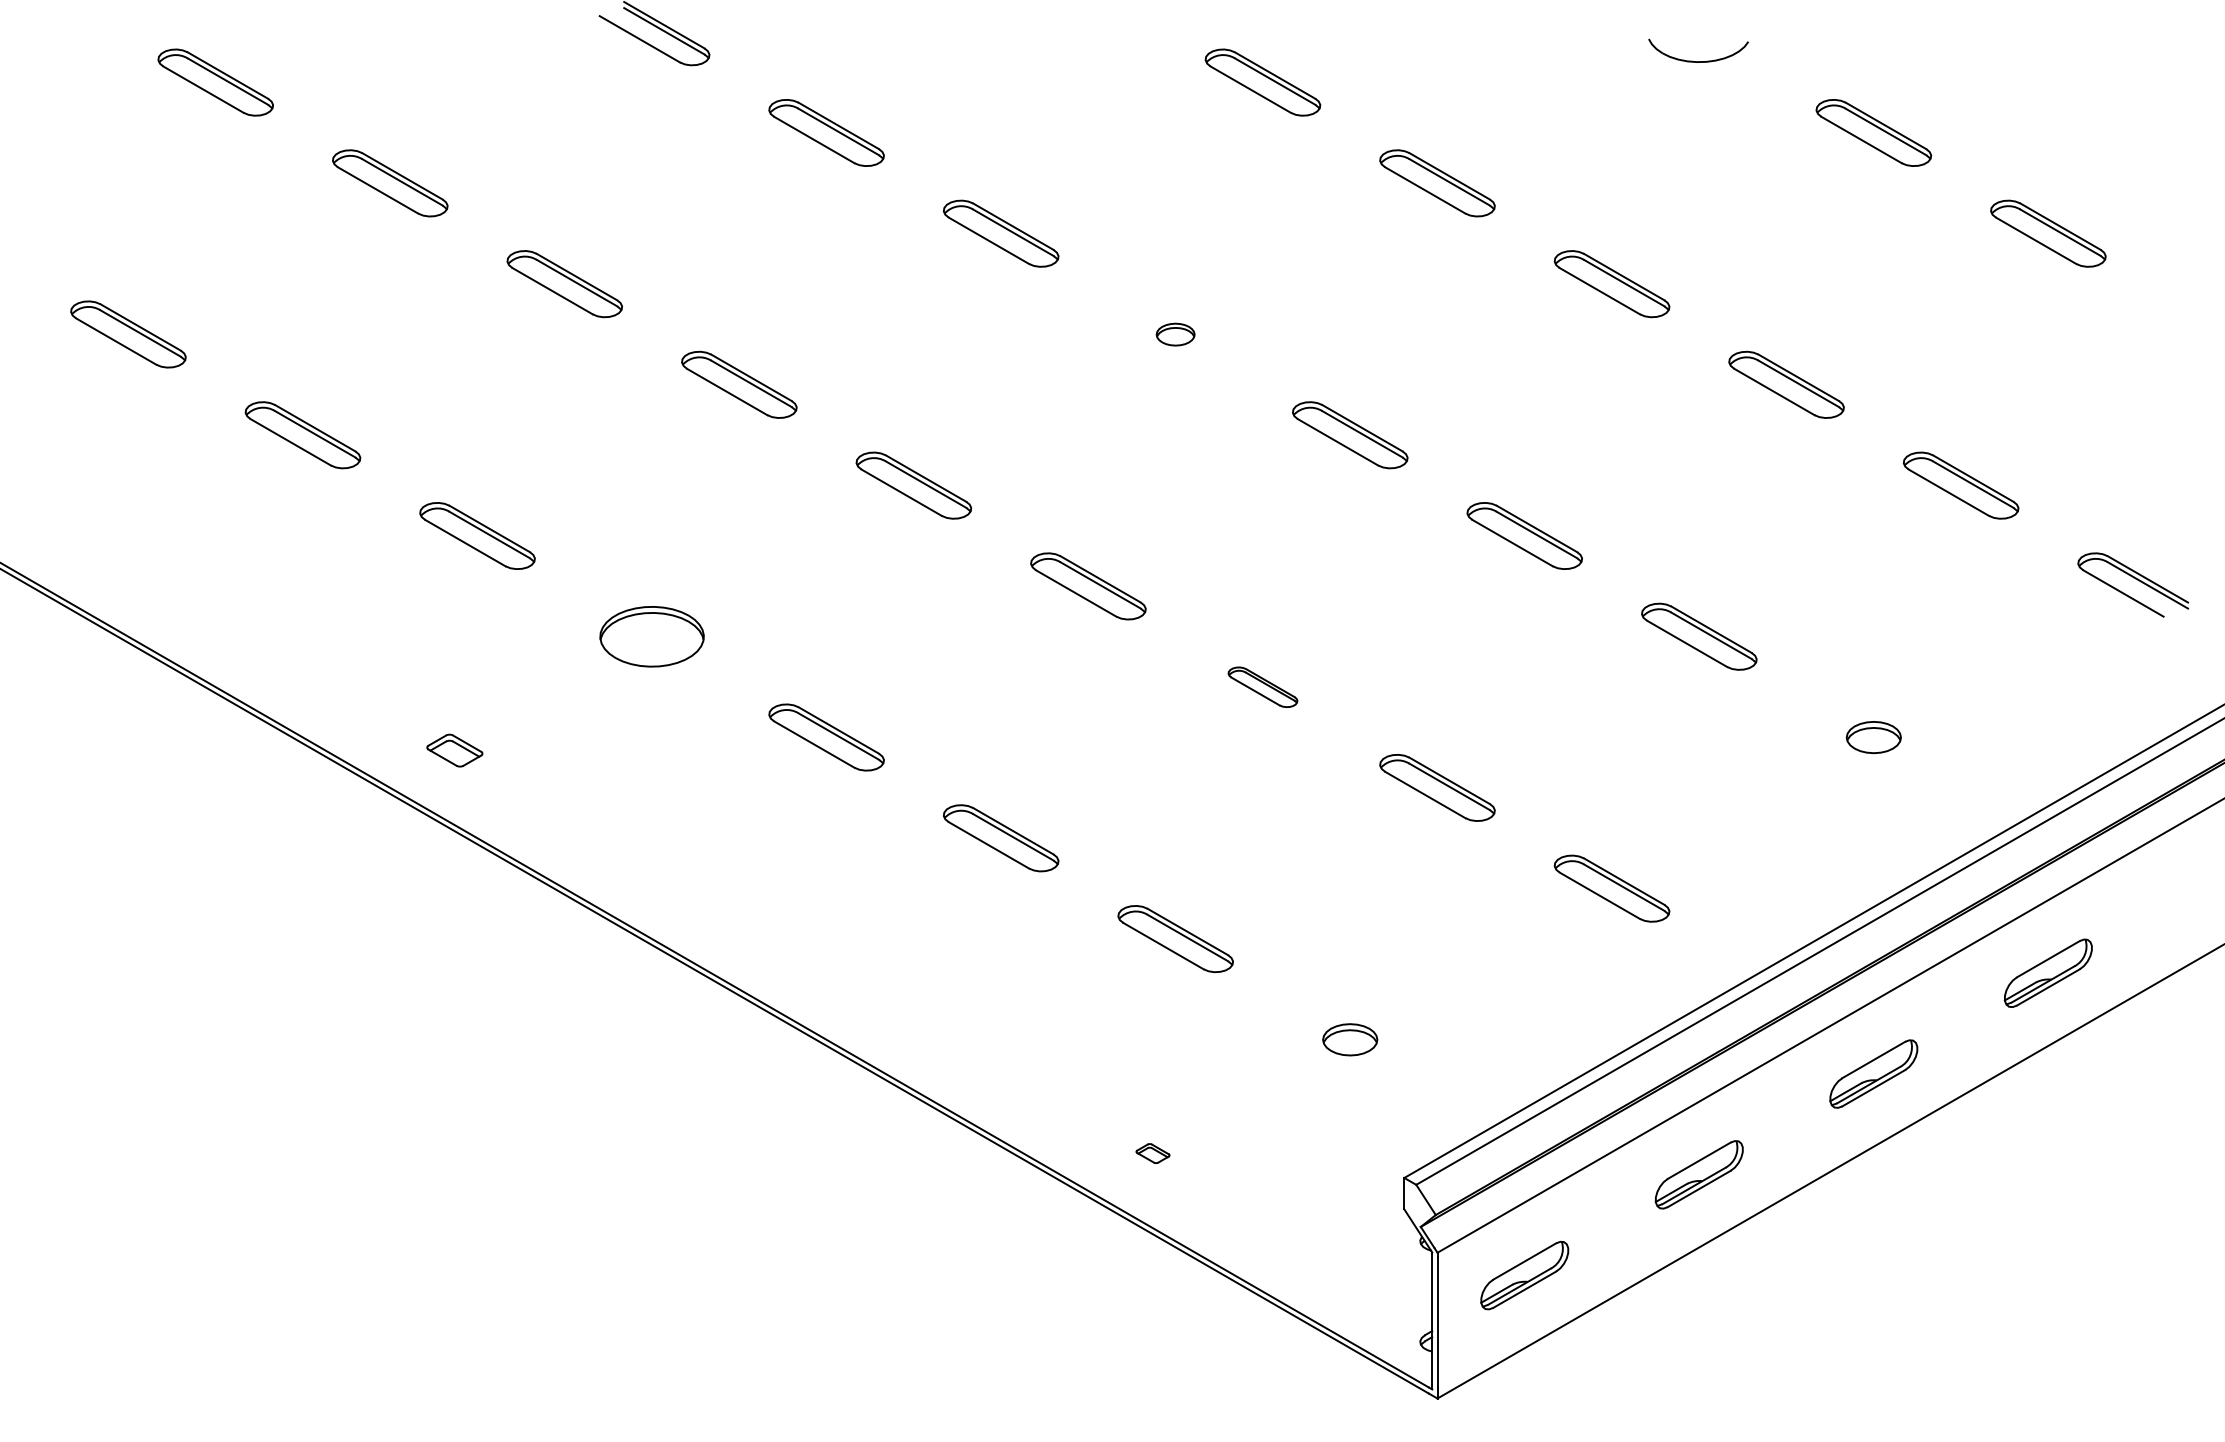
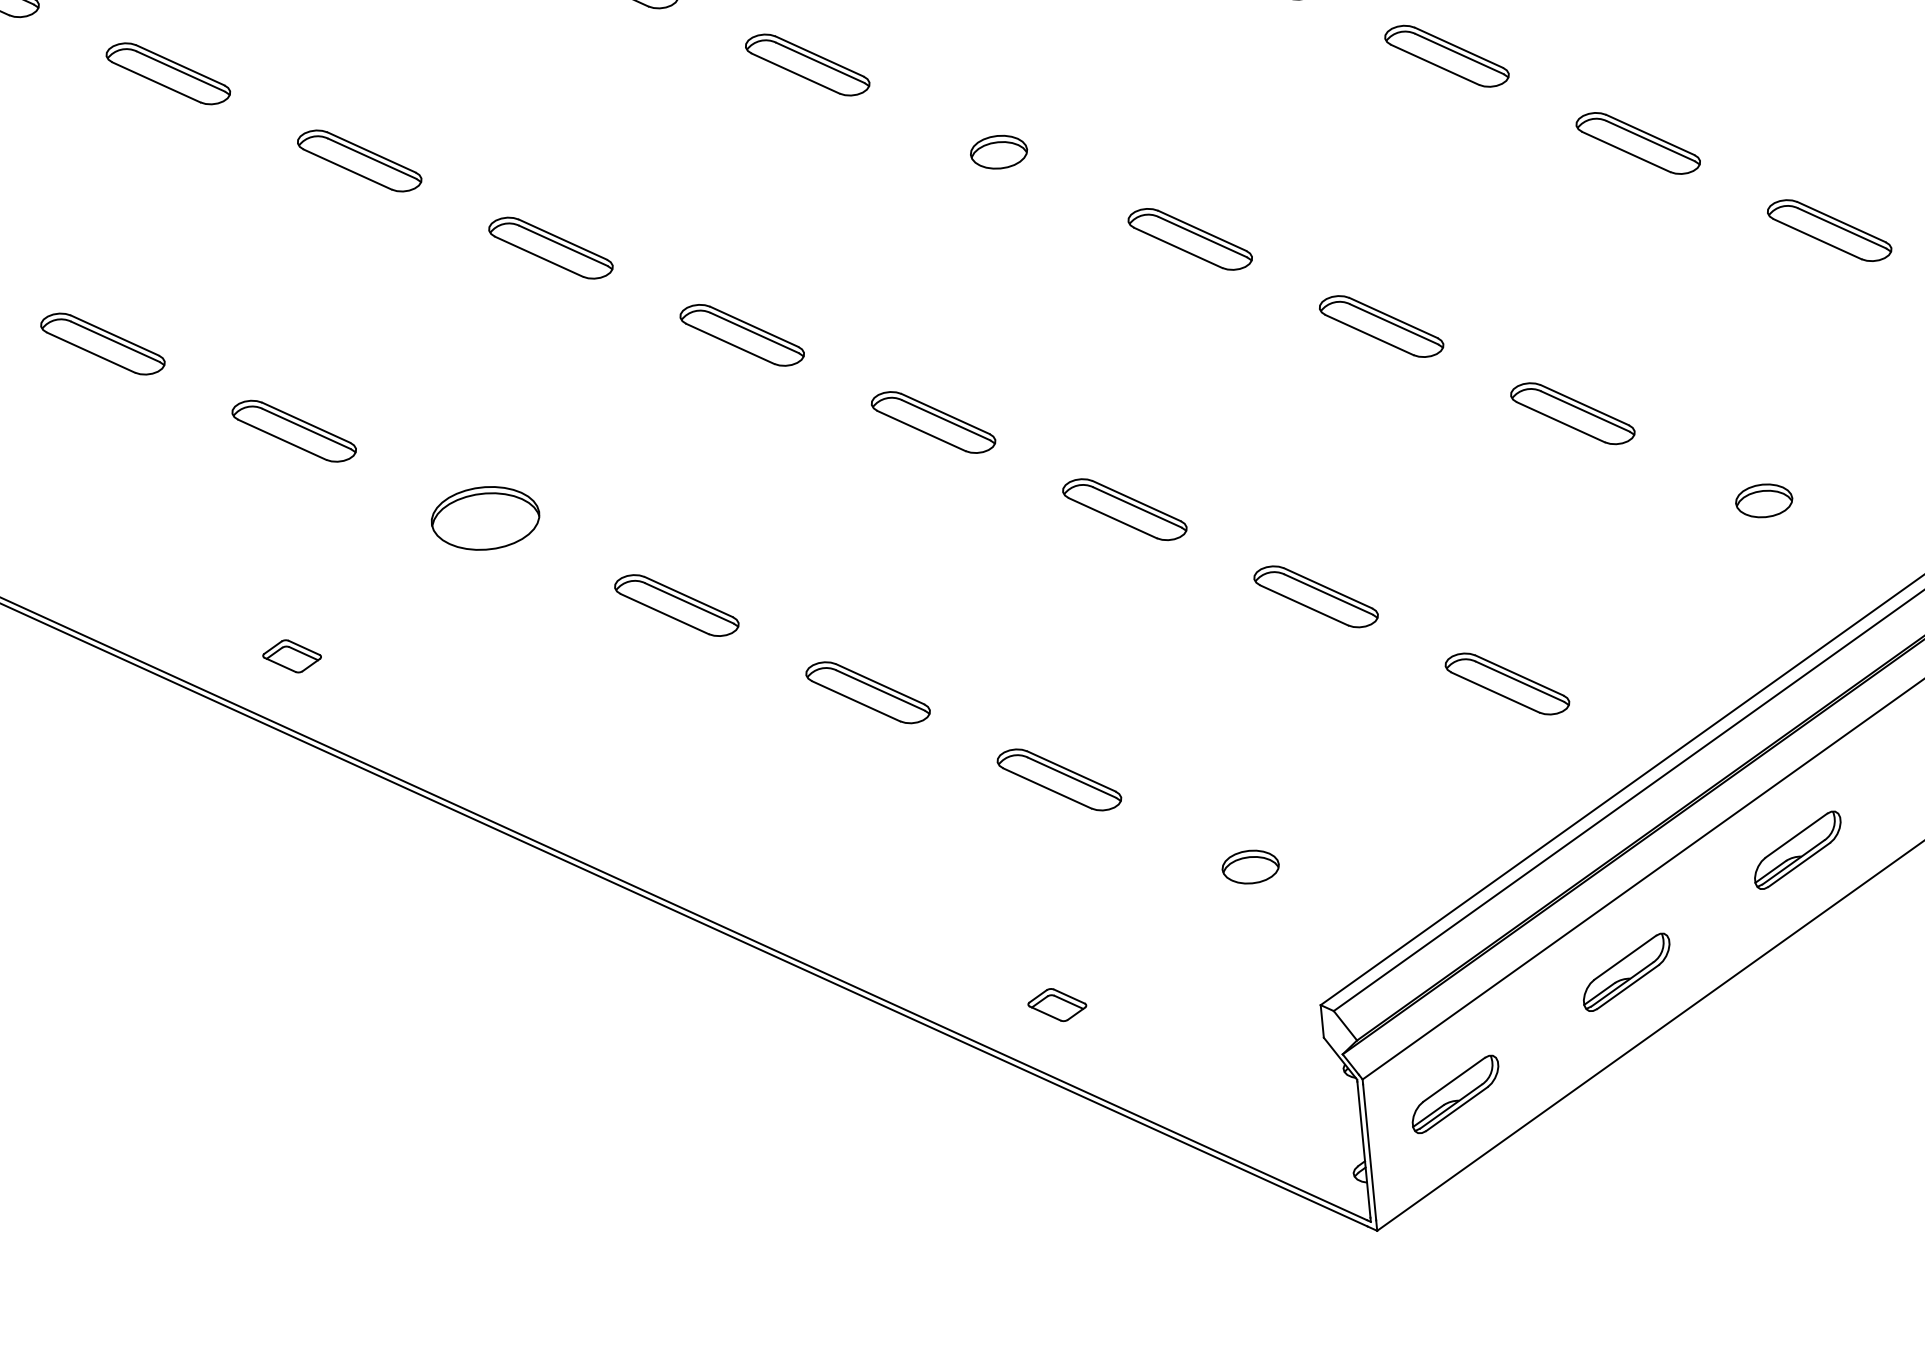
part: (1175, 334) -> (998, 152), size x1.43
part: (1262, 687) -> (1124, 510), size x1.67
part: (1152, 1153) -> (1056, 1004), size x1.67

